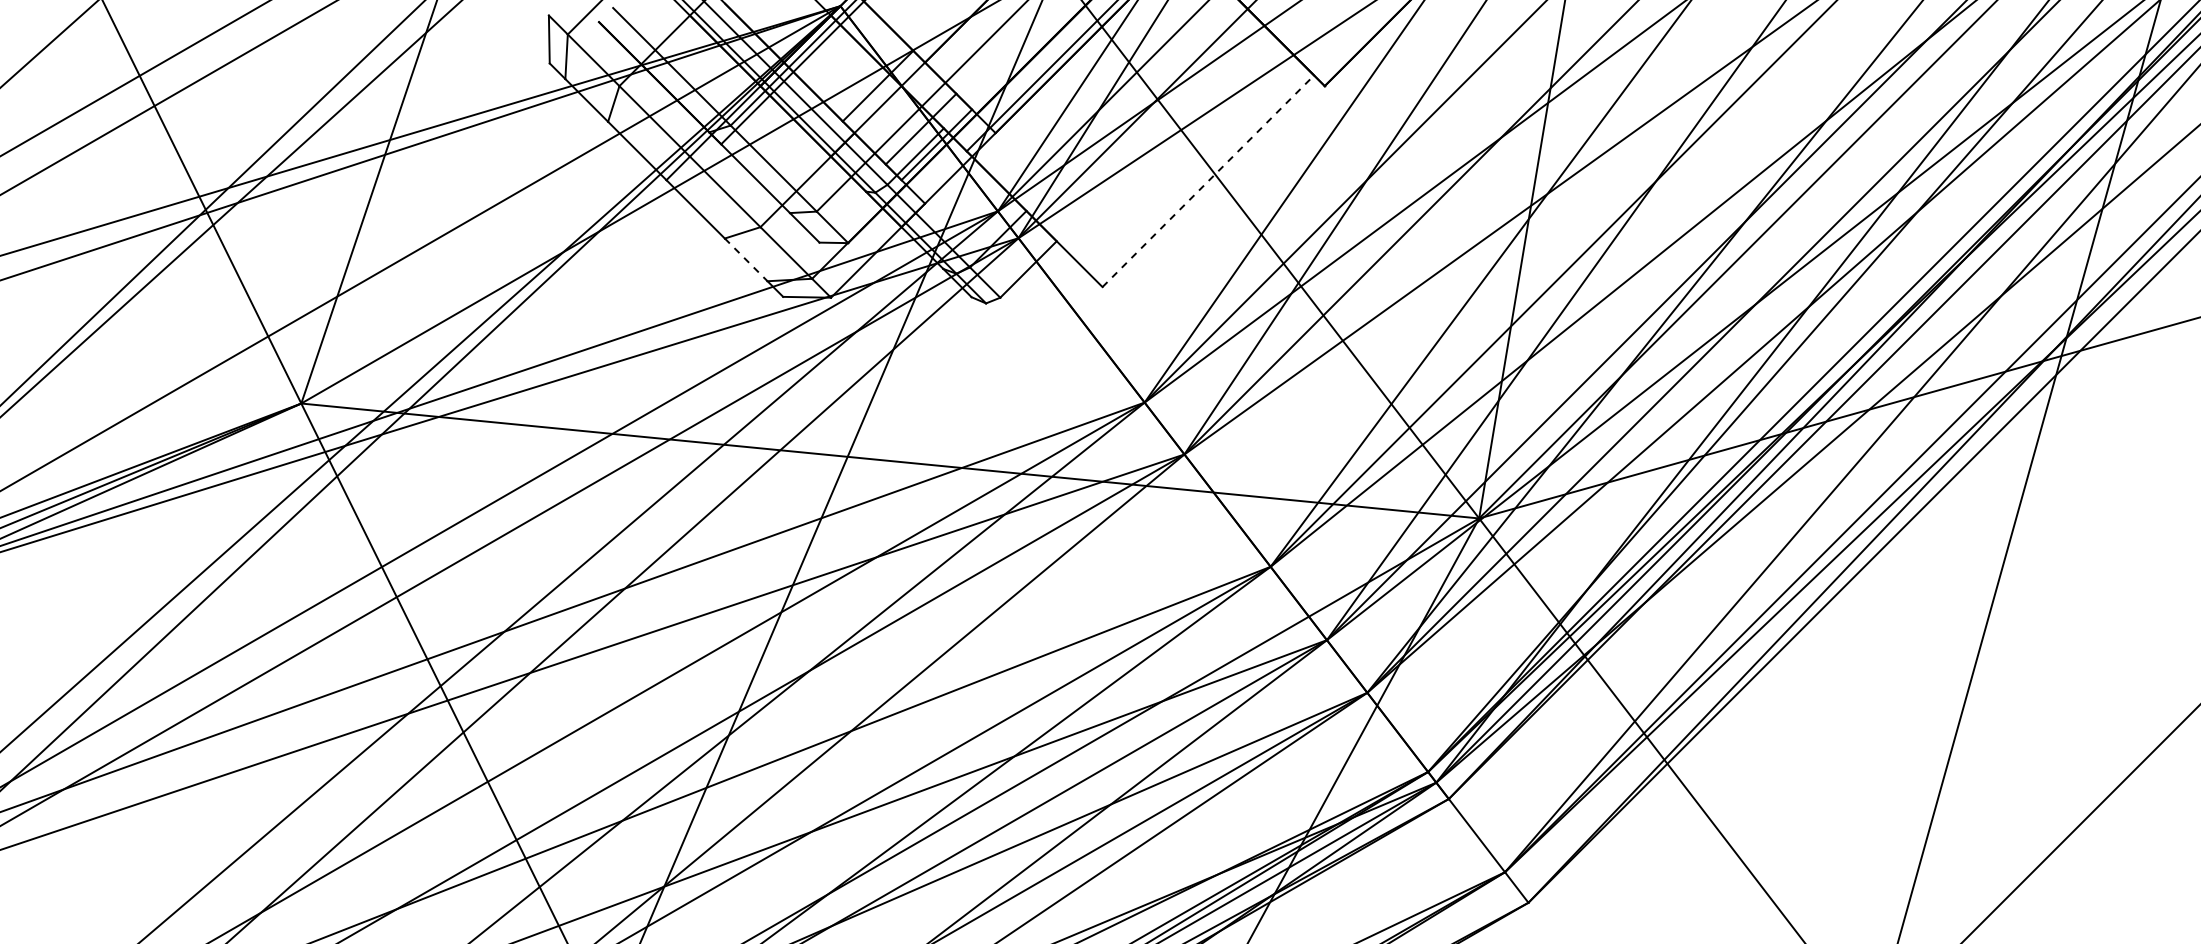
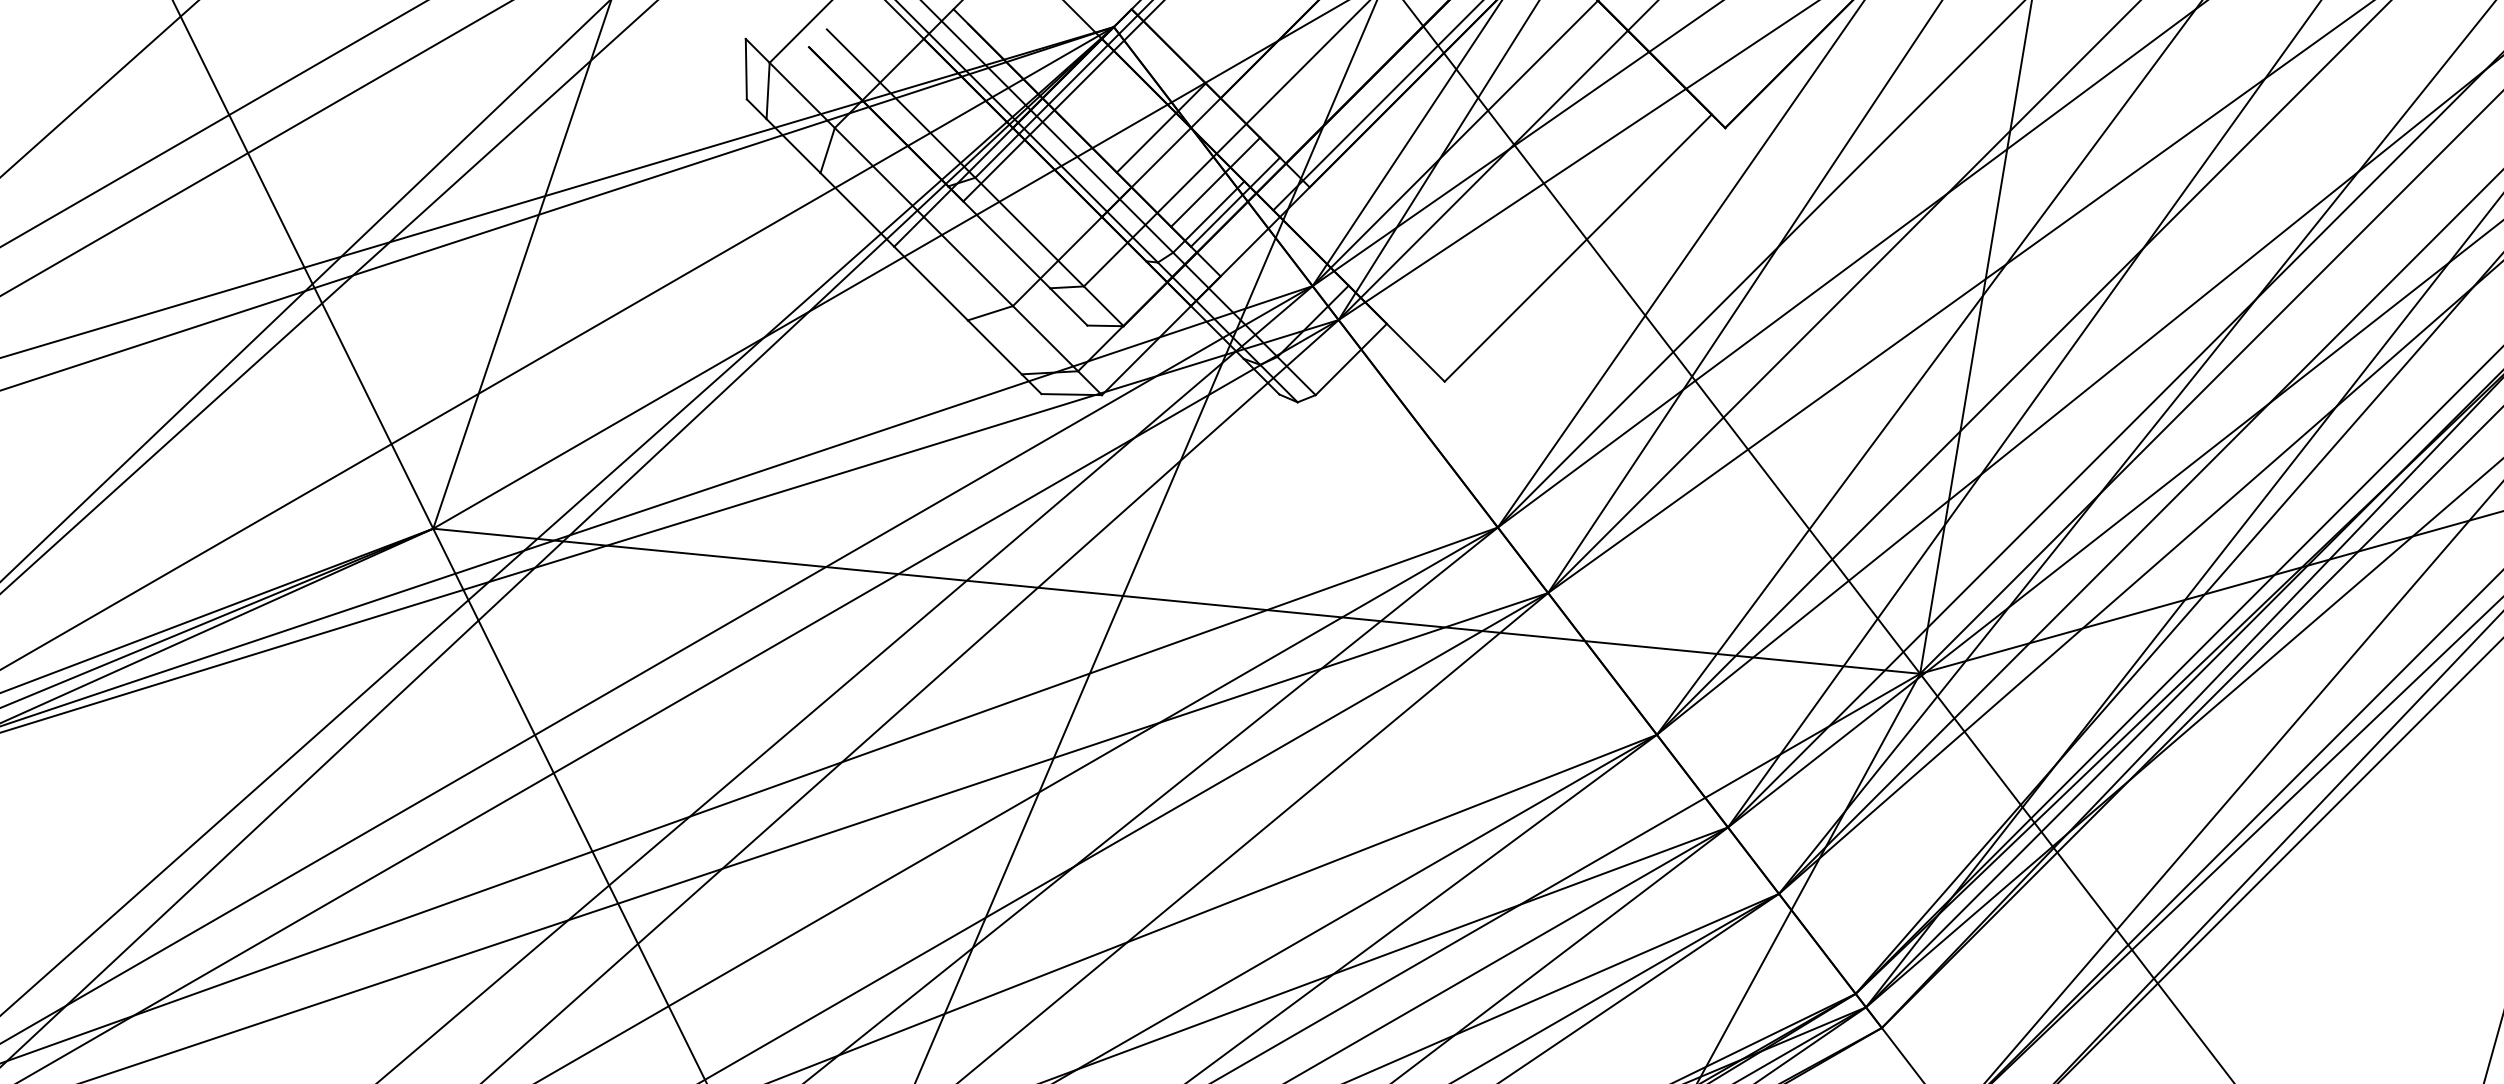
line: (1208, 181) -> (1578, 248), dashed -> solid
line: (746, 260) -> (995, 348), dashed -> solid

